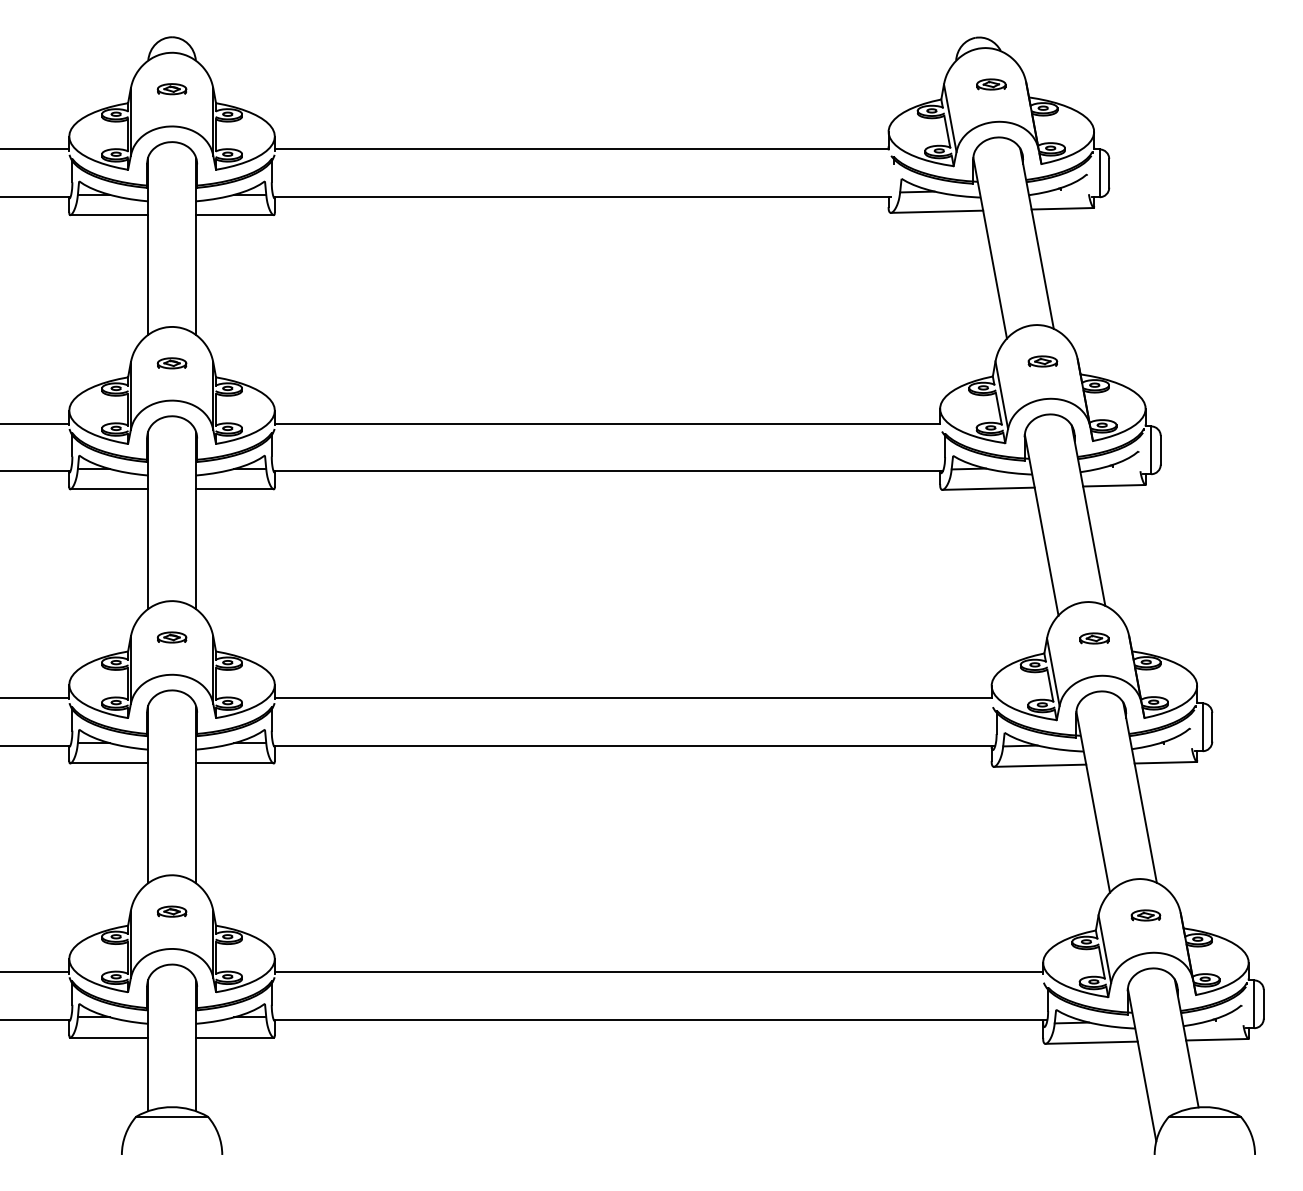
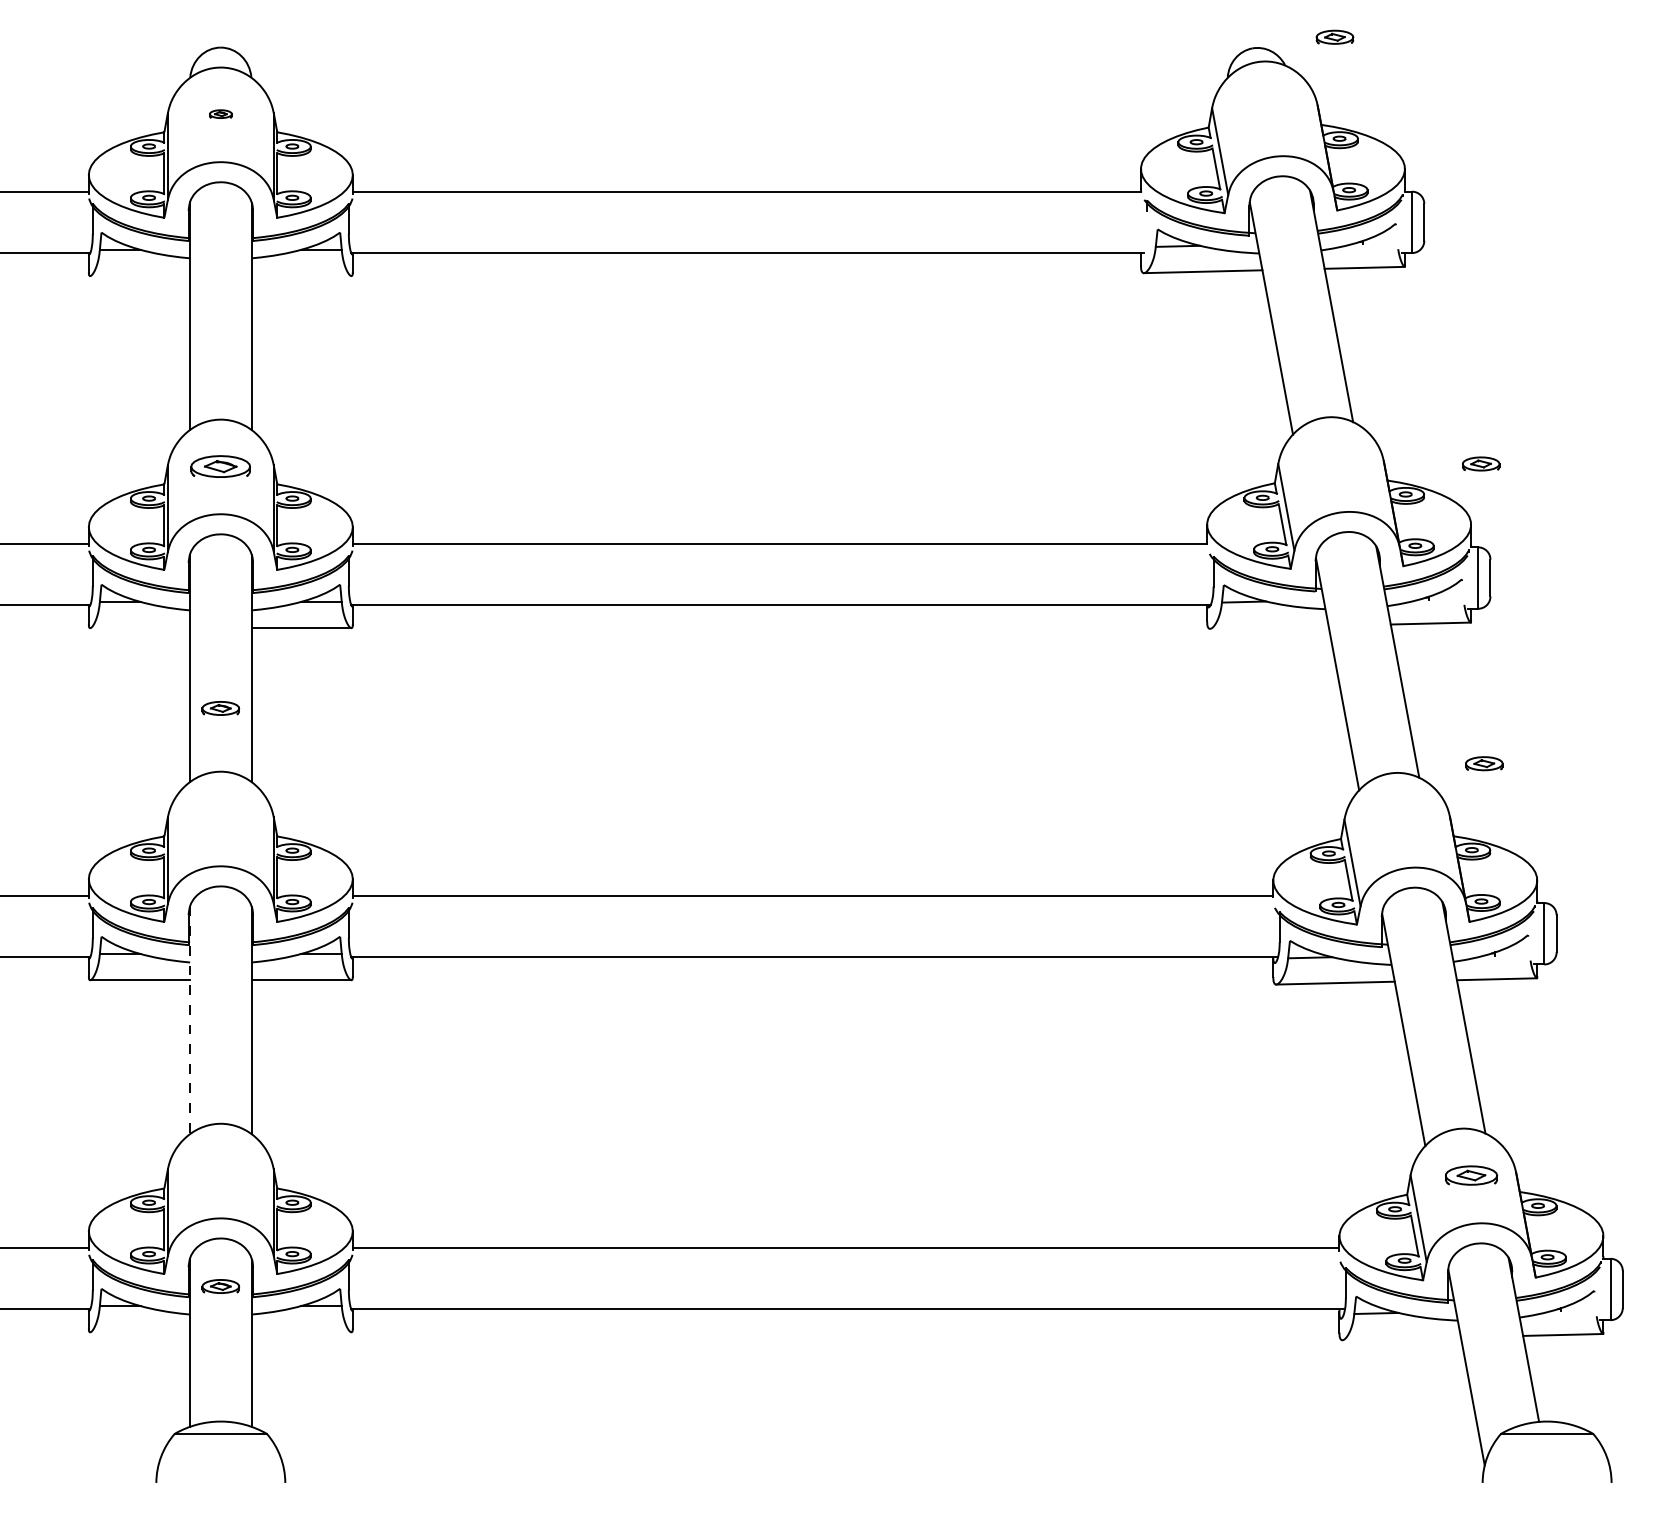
part: (991, 83) -> (1334, 36), moved
part: (171, 88) -> (220, 113), size x0.6
line: (109, 215) -> (140, 276), removed
line: (234, 215) -> (301, 276), removed
part: (1043, 361) -> (1481, 463), moved
part: (171, 362) -> (220, 465), size x1.6
line: (988, 488) -> (1269, 627), removed
line: (109, 489) -> (140, 628), removed
part: (171, 637) -> (220, 708), moved
part: (1094, 638) -> (1484, 763), moved
line: (148, 794) -> (190, 1020), solid -> dashed
part: (171, 911) -> (220, 1286), moved
part: (1145, 914) -> (1471, 1174), size x1.4
line: (109, 1037) -> (140, 1332), removed
line: (234, 1037) -> (301, 1332), removed
line: (1091, 1042) -> (1401, 1338), removed

